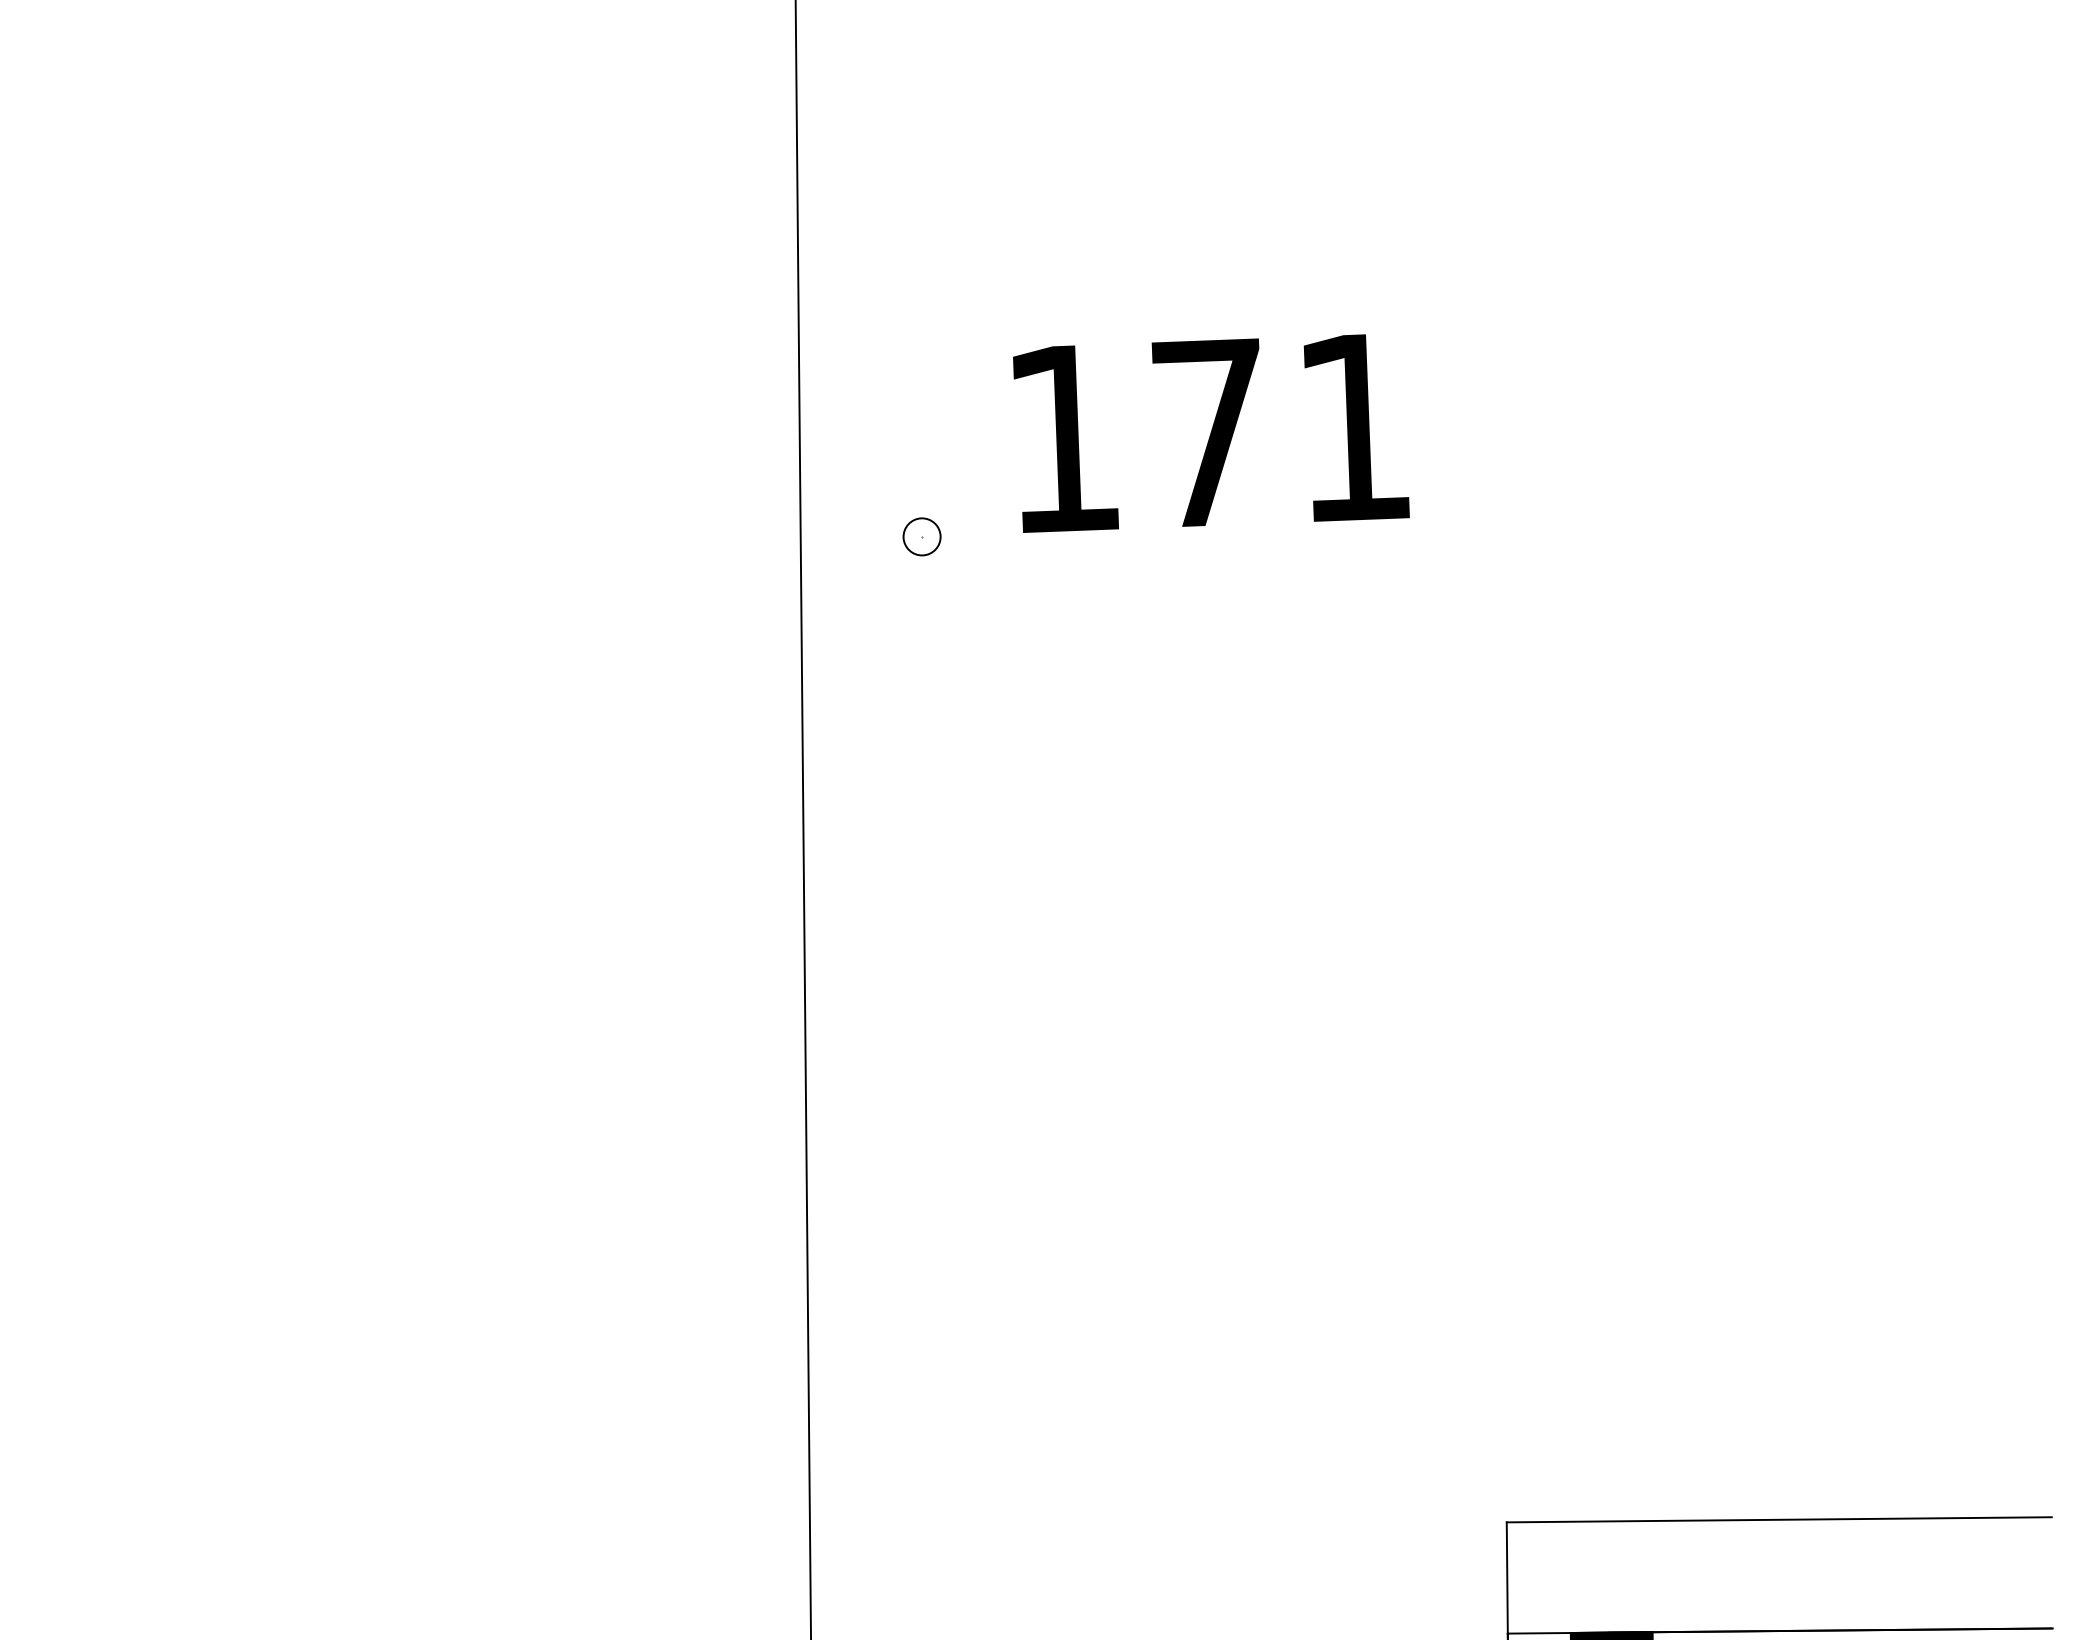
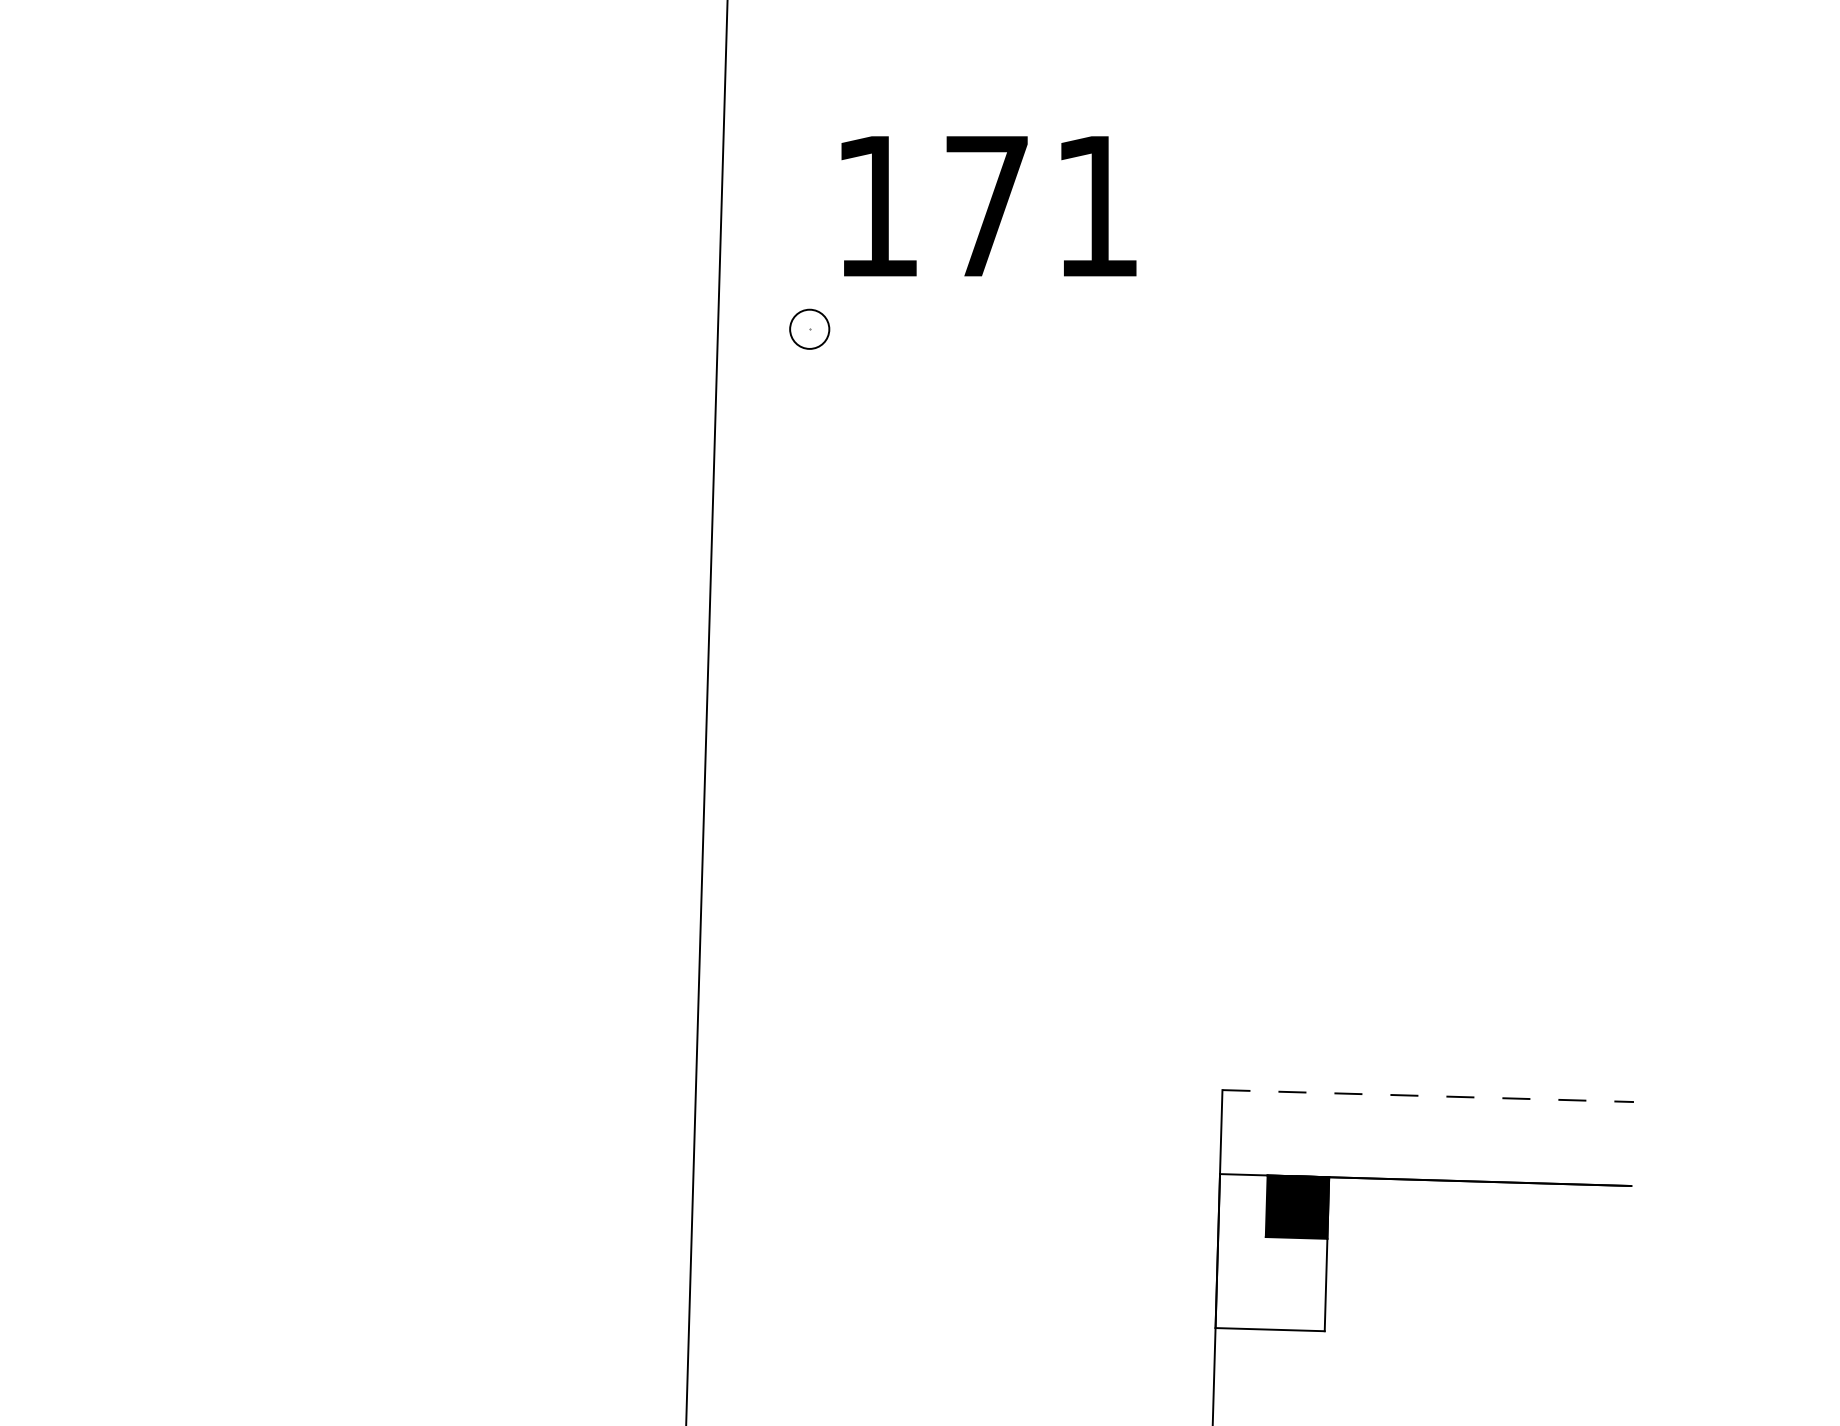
text: (1210, 433) -> (988, 206), moved
circle: (921, 537) -> (809, 329), size x1.4
line: (1779, 1520) -> (1428, 1096), solid -> dashed

